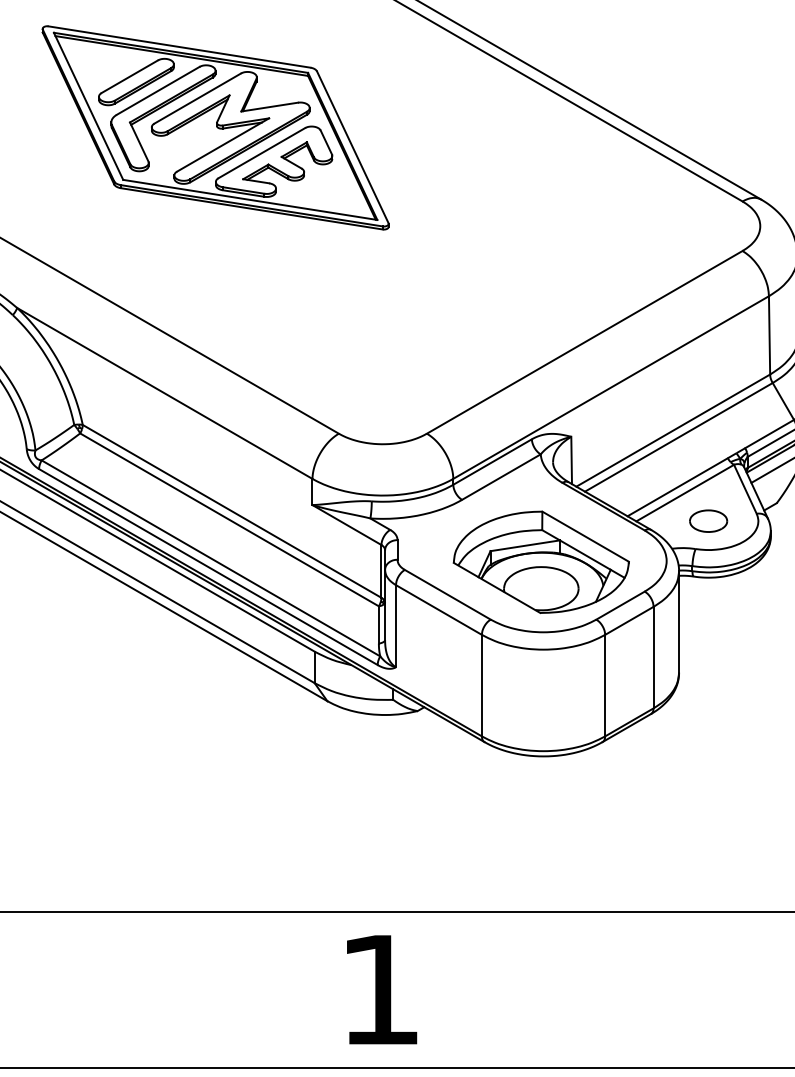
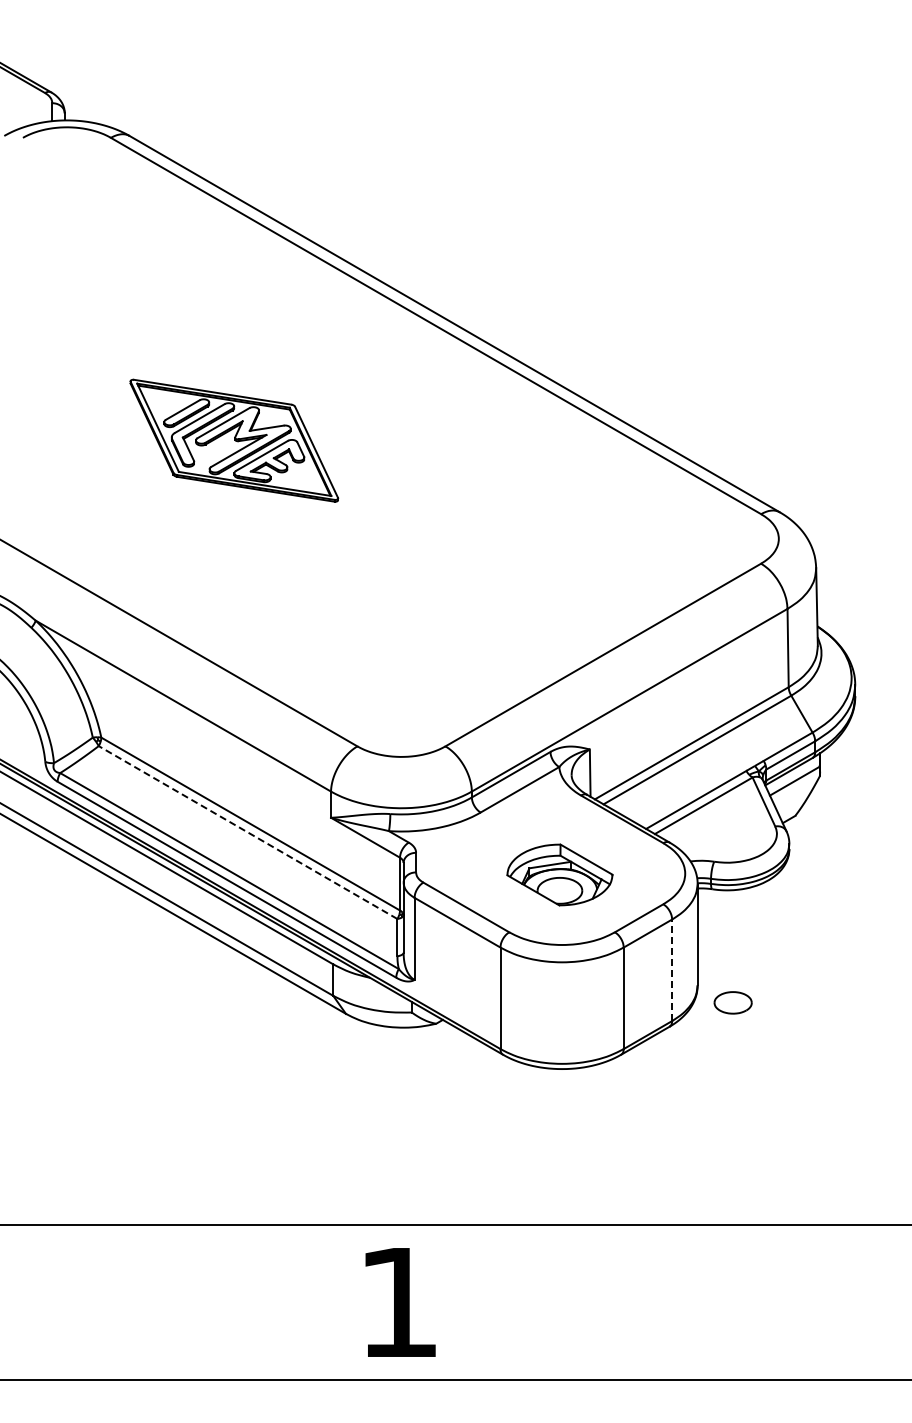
part: (215, 127) -> (234, 440), size x0.6
line: (229, 519) -> (248, 832), solid -> dashed
part: (707, 520) -> (732, 1002), moved
part: (540, 561) -> (559, 874), size x0.6
line: (653, 657) -> (672, 970), solid -> dashed

